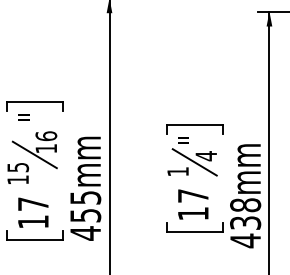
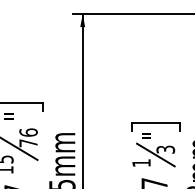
text: (45, 148) -> (27, 143), 16 -> 76
text: (206, 156) -> (165, 149), 4 -> 3

